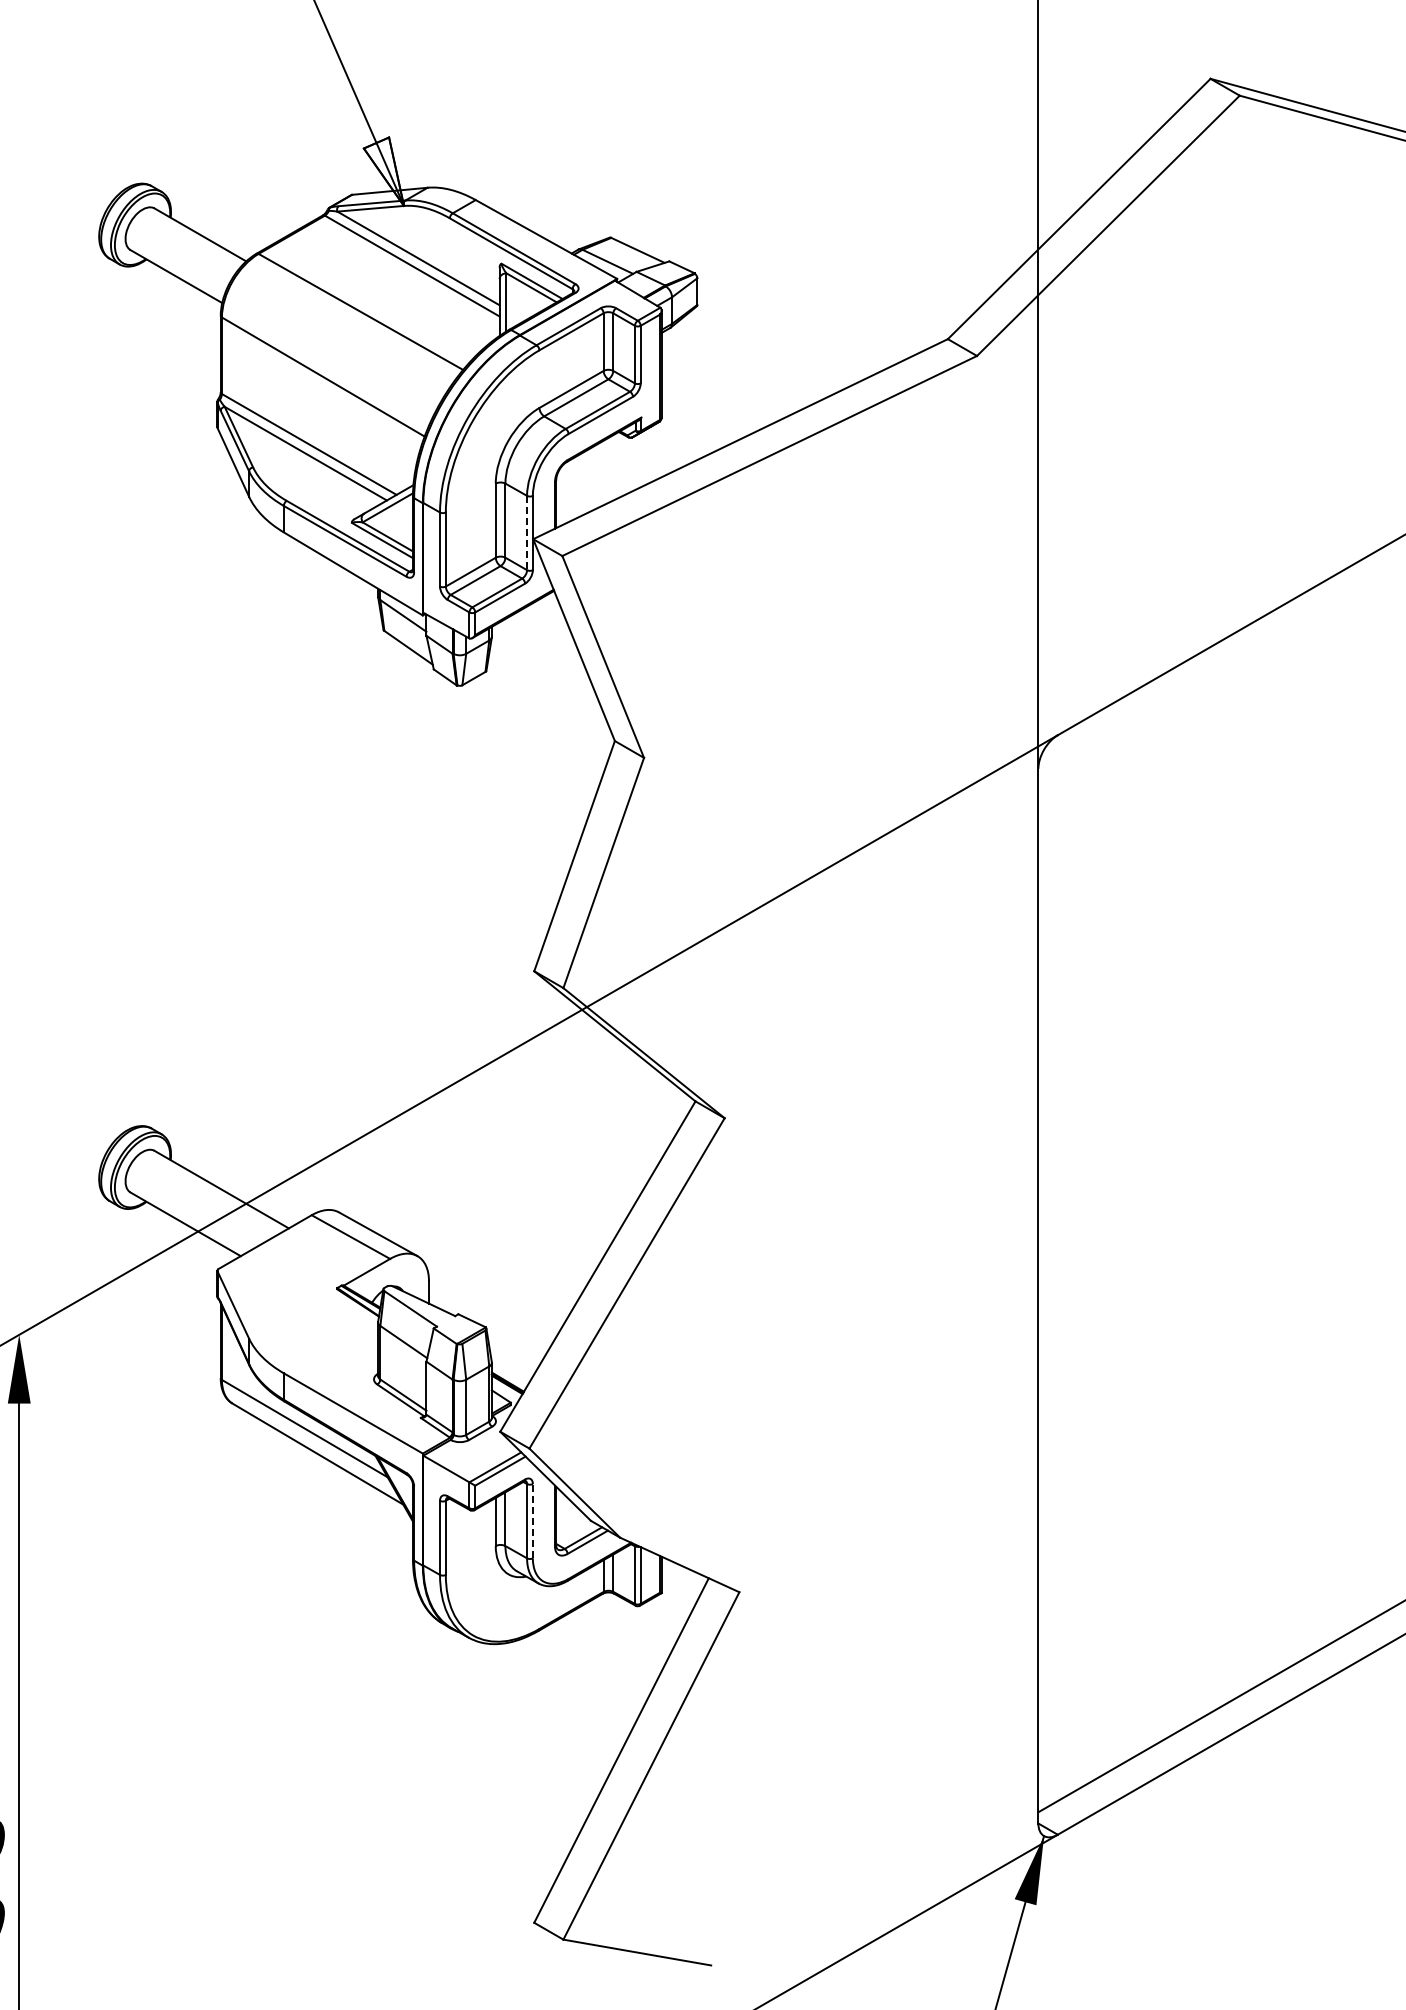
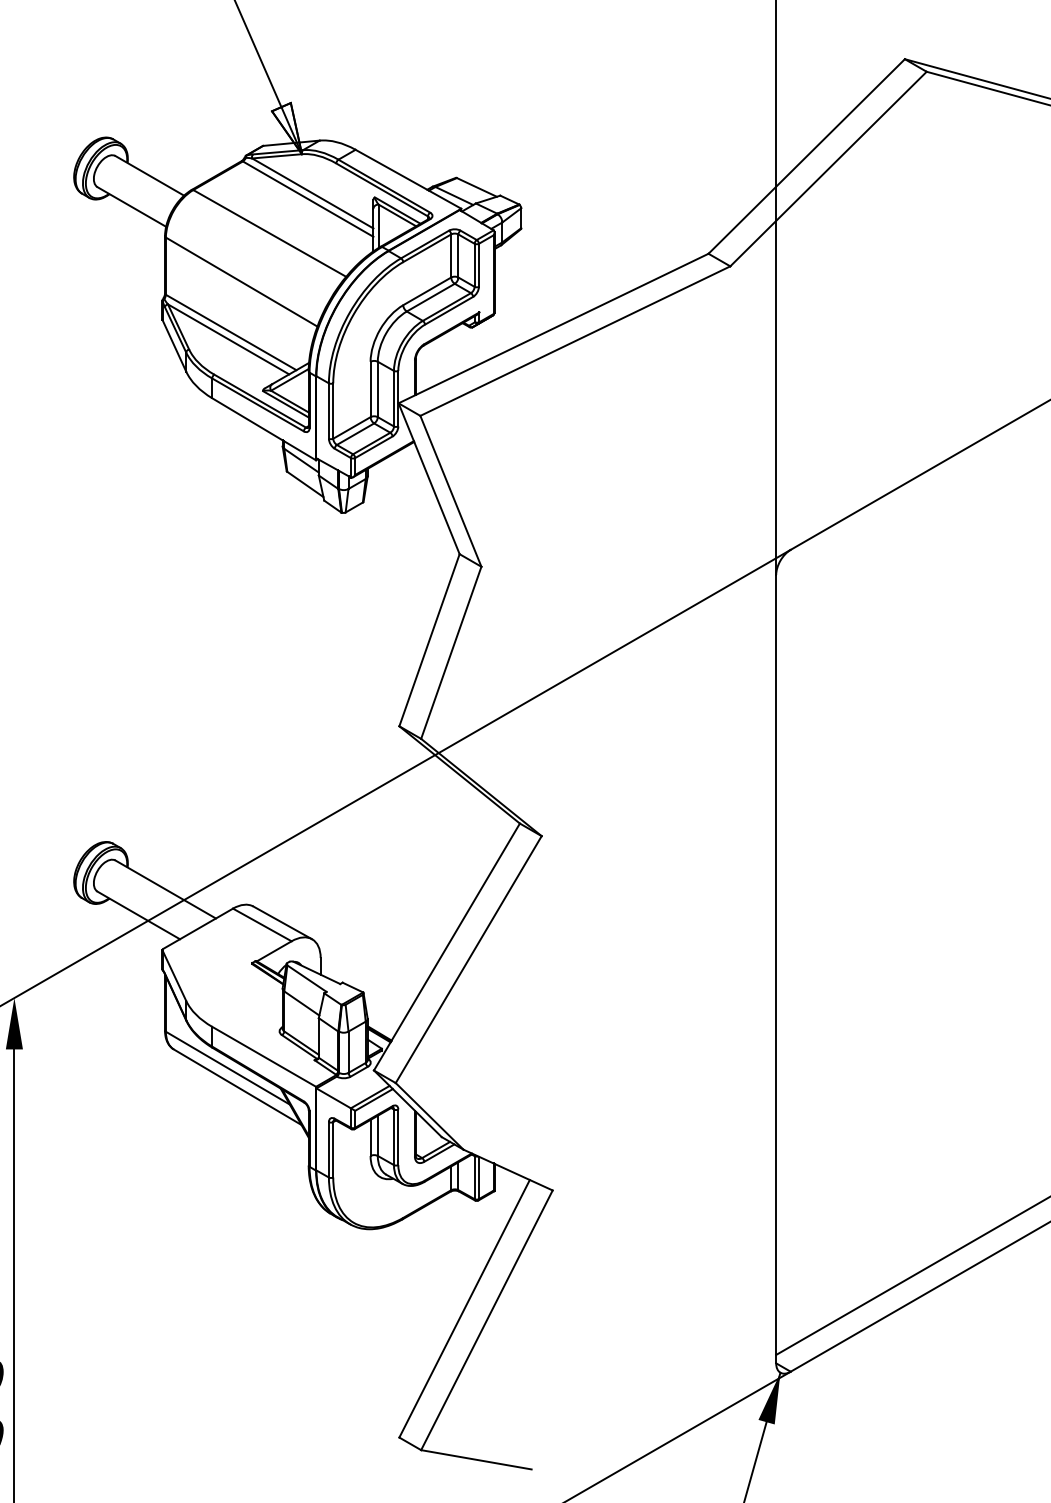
line: (527, 533) -> (394, 399), dashed -> solid
line: (532, 1520) -> (398, 1136), dashed -> solid

